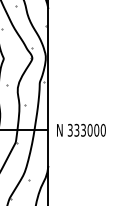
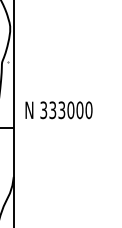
text: (81, 129) -> (59, 109), moved

